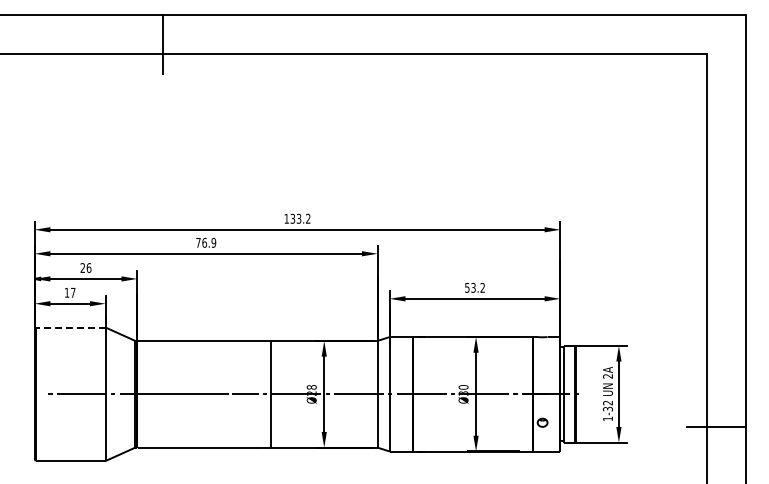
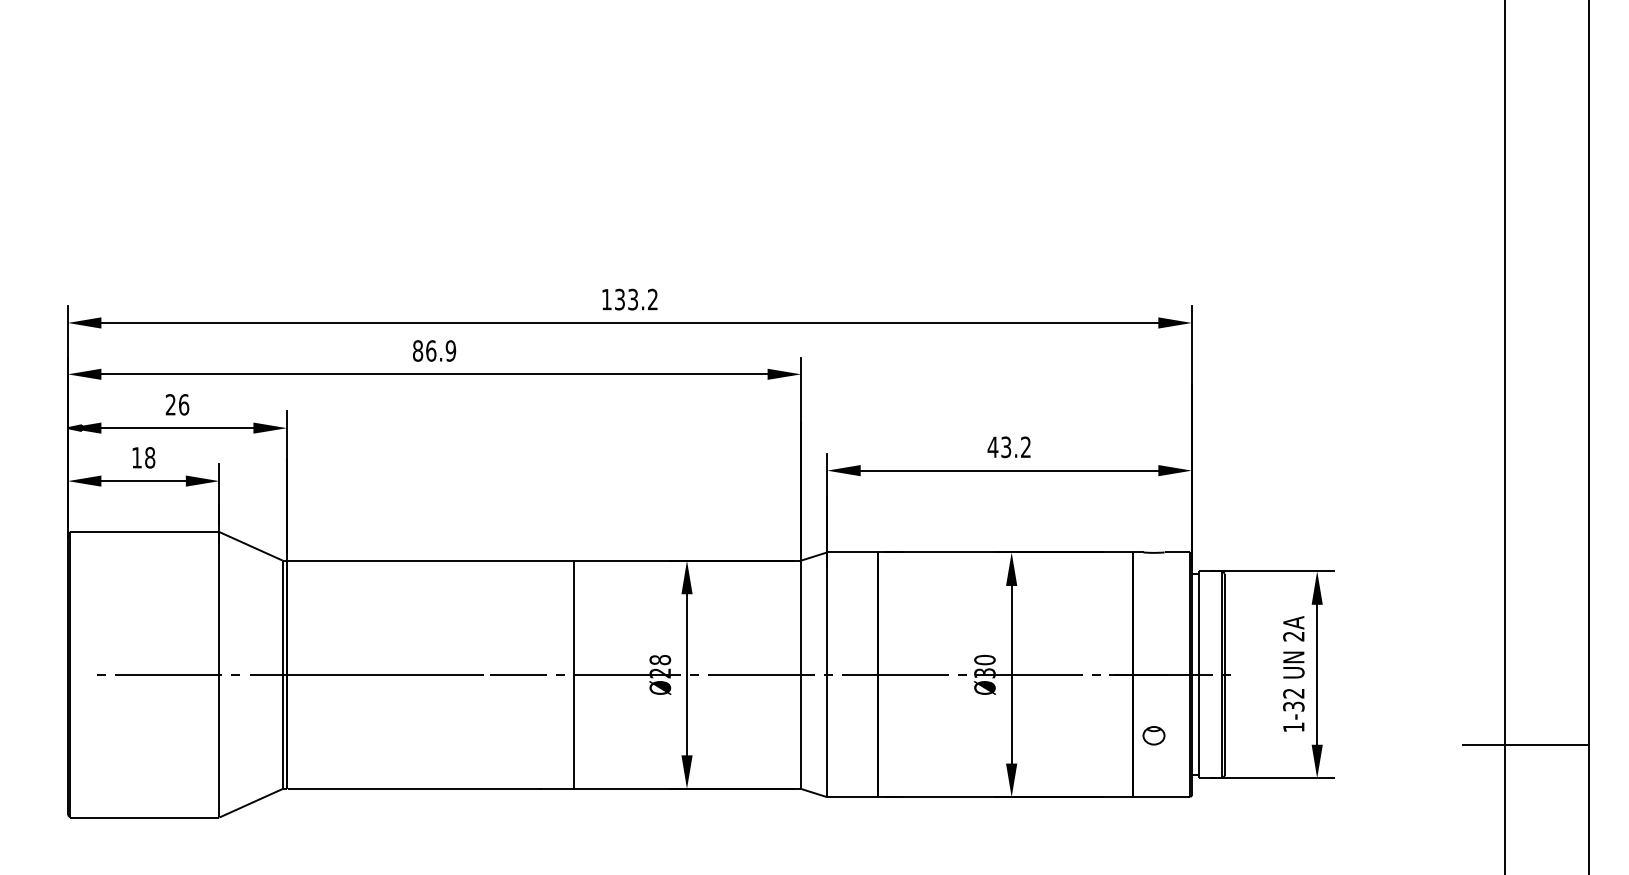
text: (198, 242) -> (418, 350), 76.9 -> 86.9
text: (466, 287) -> (991, 446), 53.2 -> 43.2
text: (72, 292) -> (148, 457), 17 -> 18
line: (70, 327) -> (144, 531), dashed -> solid

